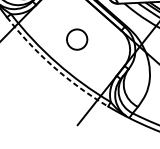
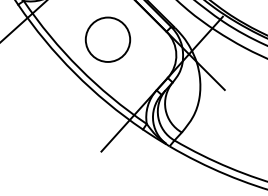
circle: (76, 39) -> (107, 39), size x1.67
arc: (53, 67) -> (74, 73), dashed -> solid

